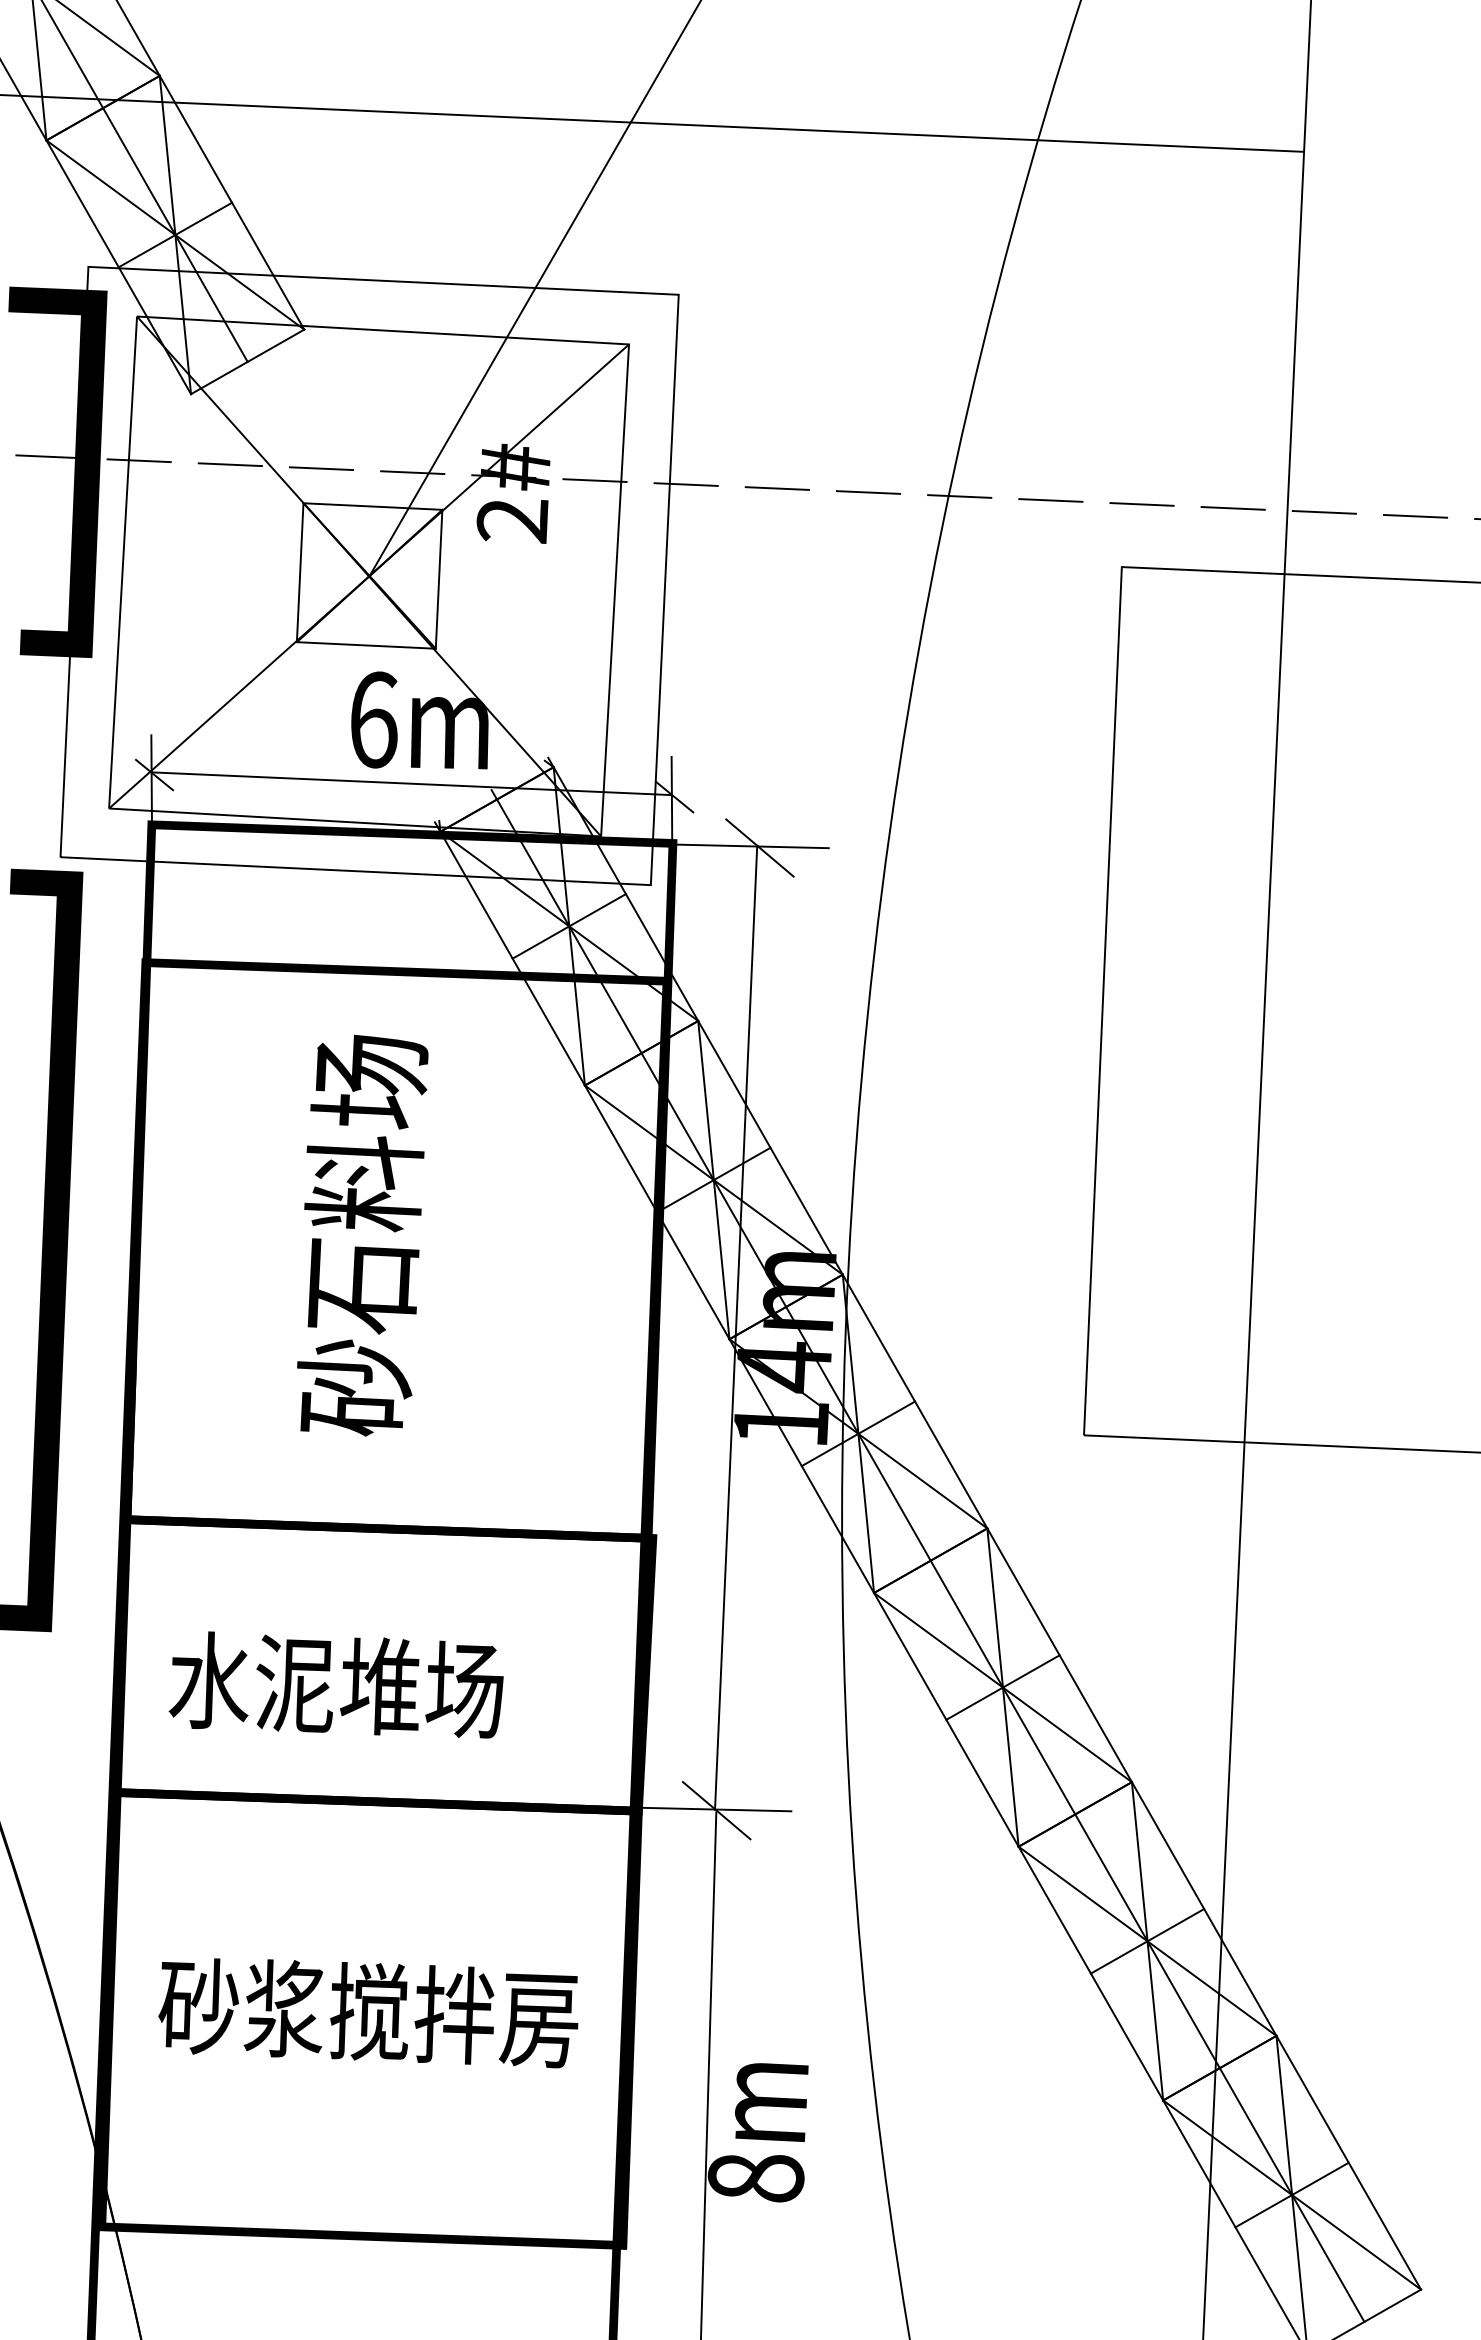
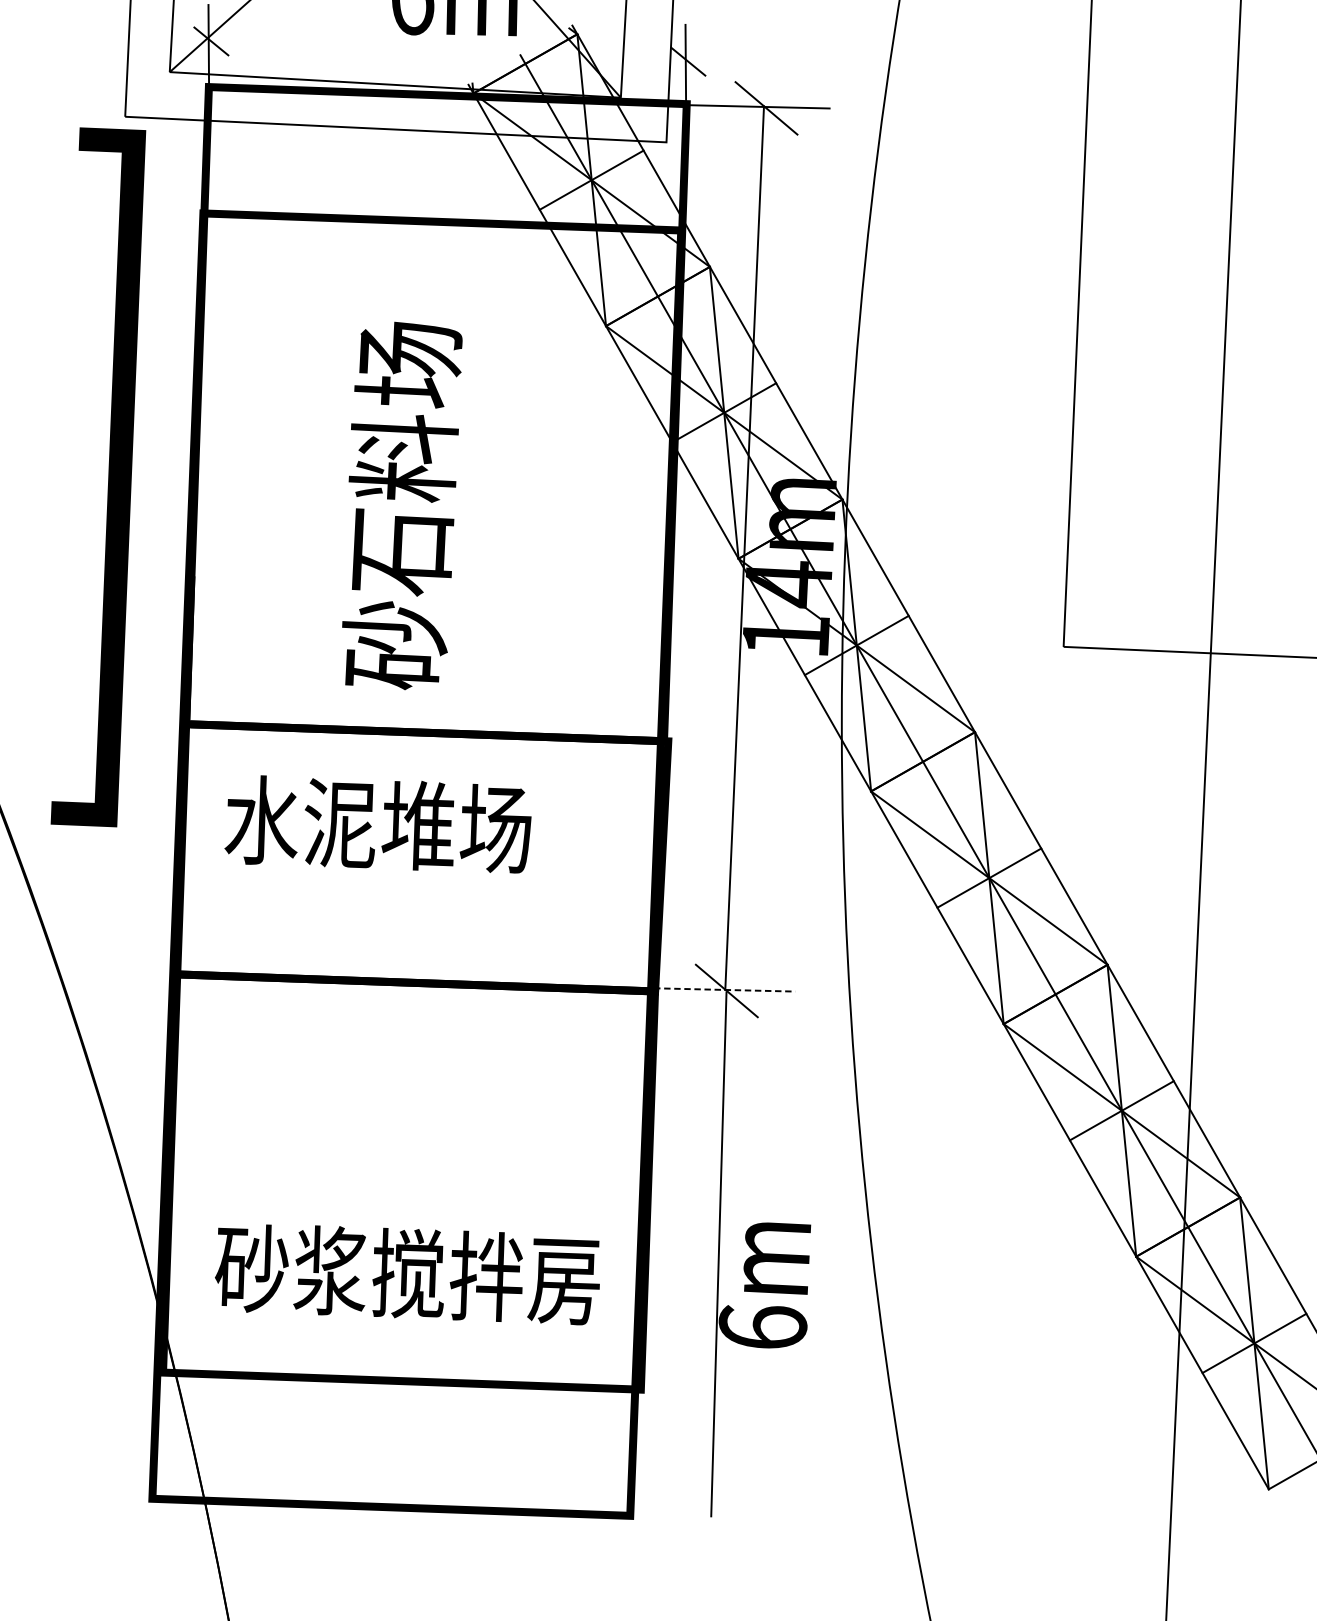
line: (411, 783) -> (447, 49), removed
text: (362, 1235) -> (402, 505), moved
text: (335, 1684) -> (377, 823), moved
line: (714, 1809) -> (724, 989), solid -> dashed
text: (368, 2013) -> (407, 1275), moved
text: (755, 2177) -> (762, 1327), 8m -> 6m

